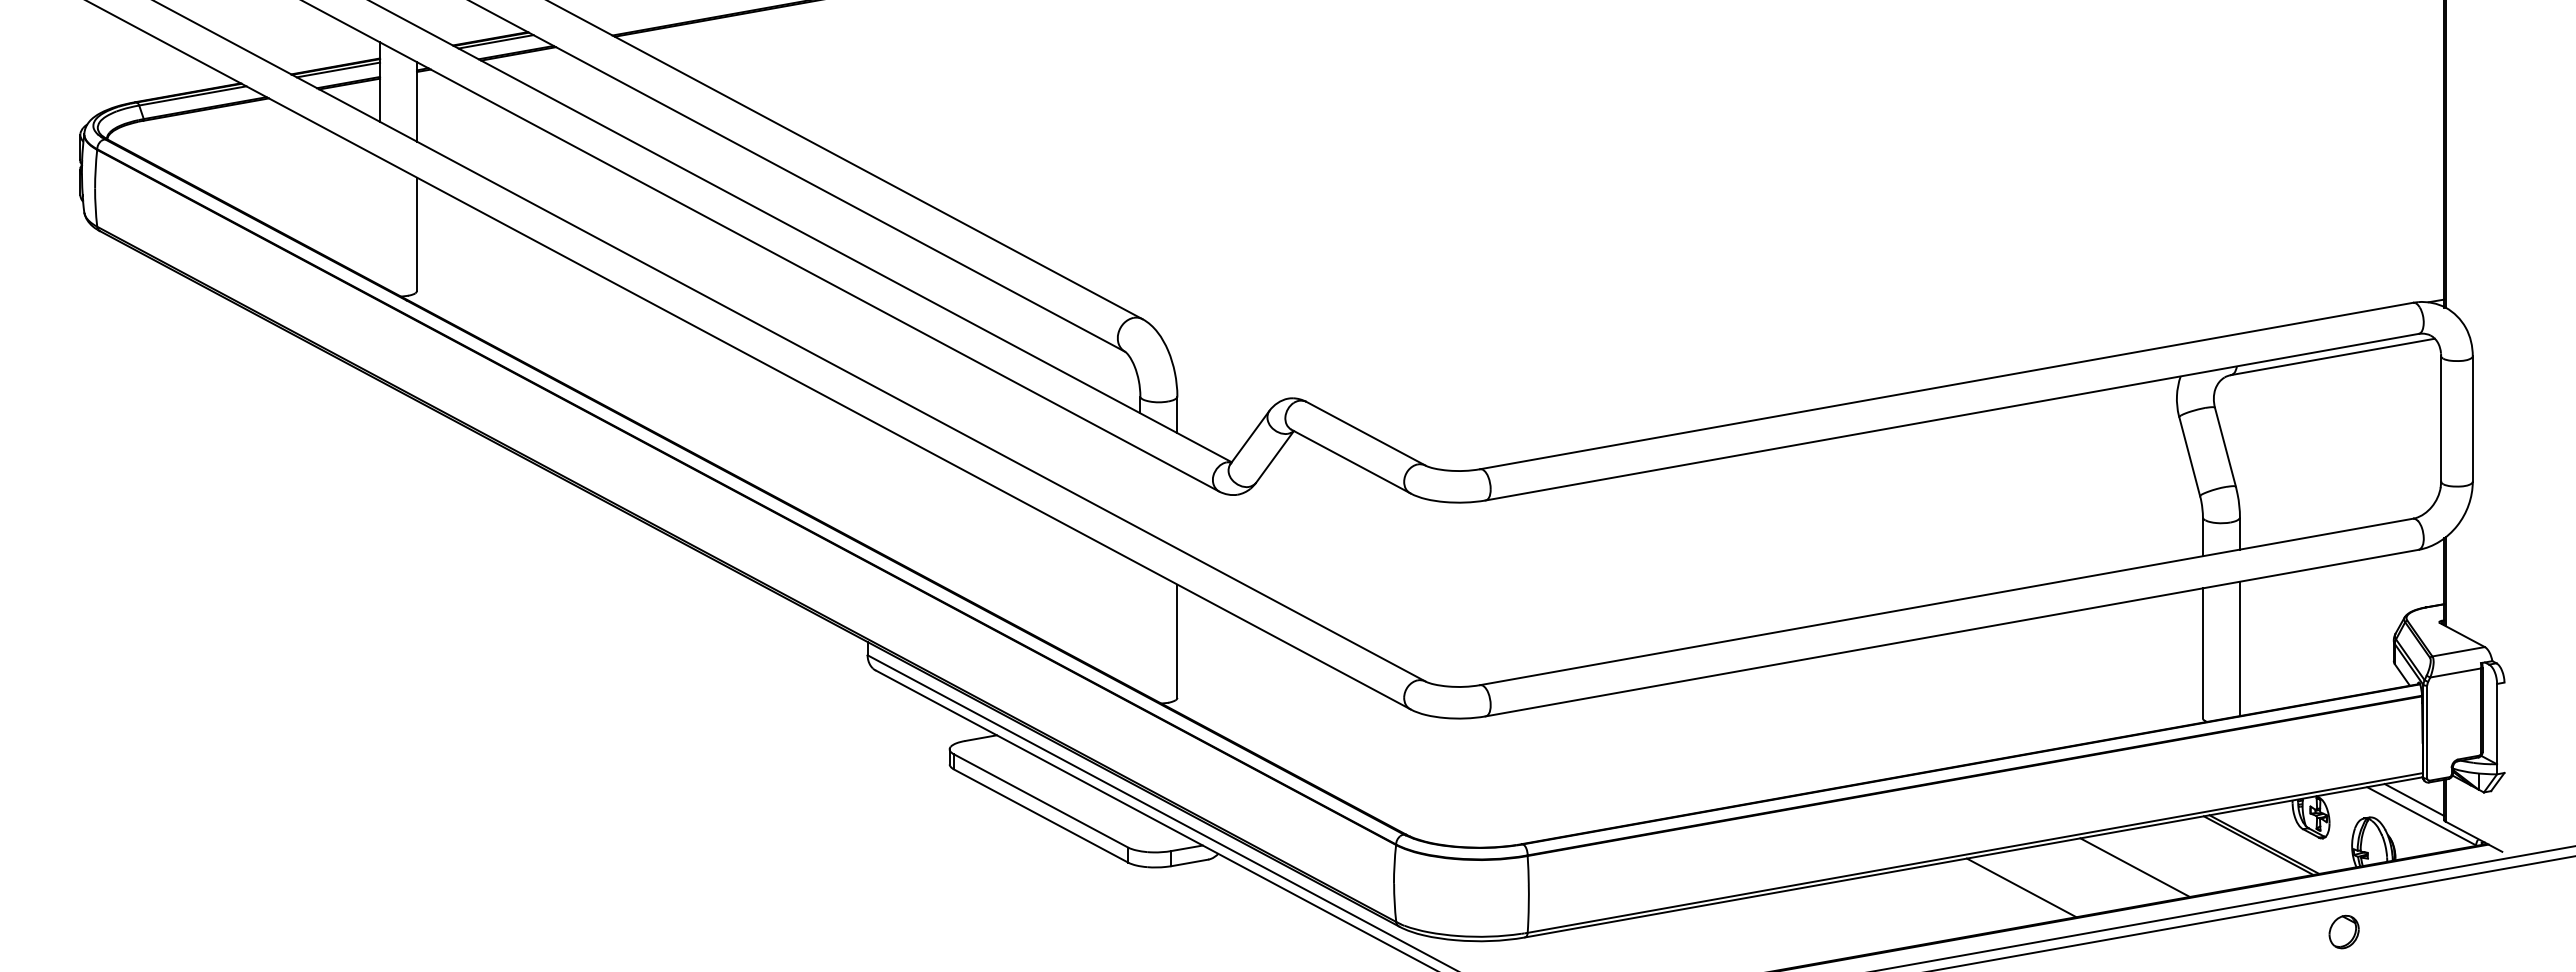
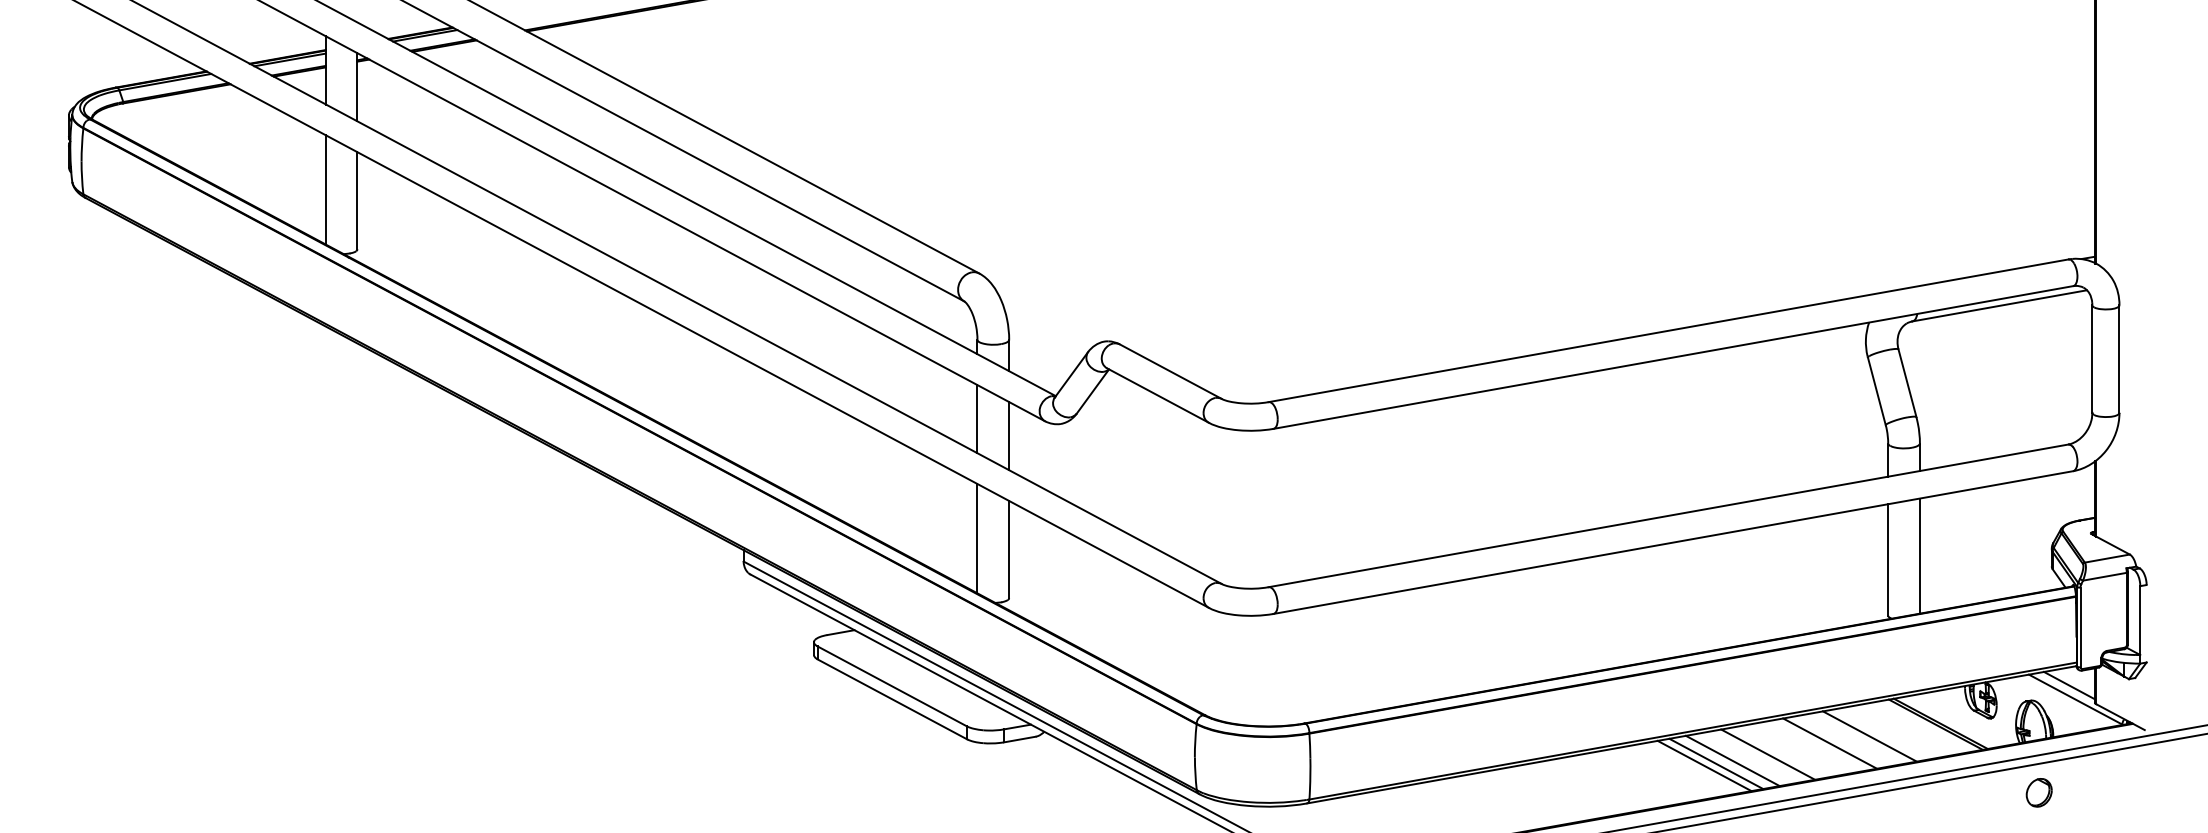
line: (380, 221) -> (326, 189), added
line: (1140, 488) -> (977, 418), added
line: (1177, 508) -> (1009, 435), added
line: (1140, 628) -> (977, 538), added
line: (2181, 859) -> (1869, 736), added
line: (2062, 880) -> (1767, 754), added
line: (2002, 891) -> (1716, 764), added
line: (1988, 893) -> (1704, 765), added
part: (2343, 931) -> (2038, 792), moved

